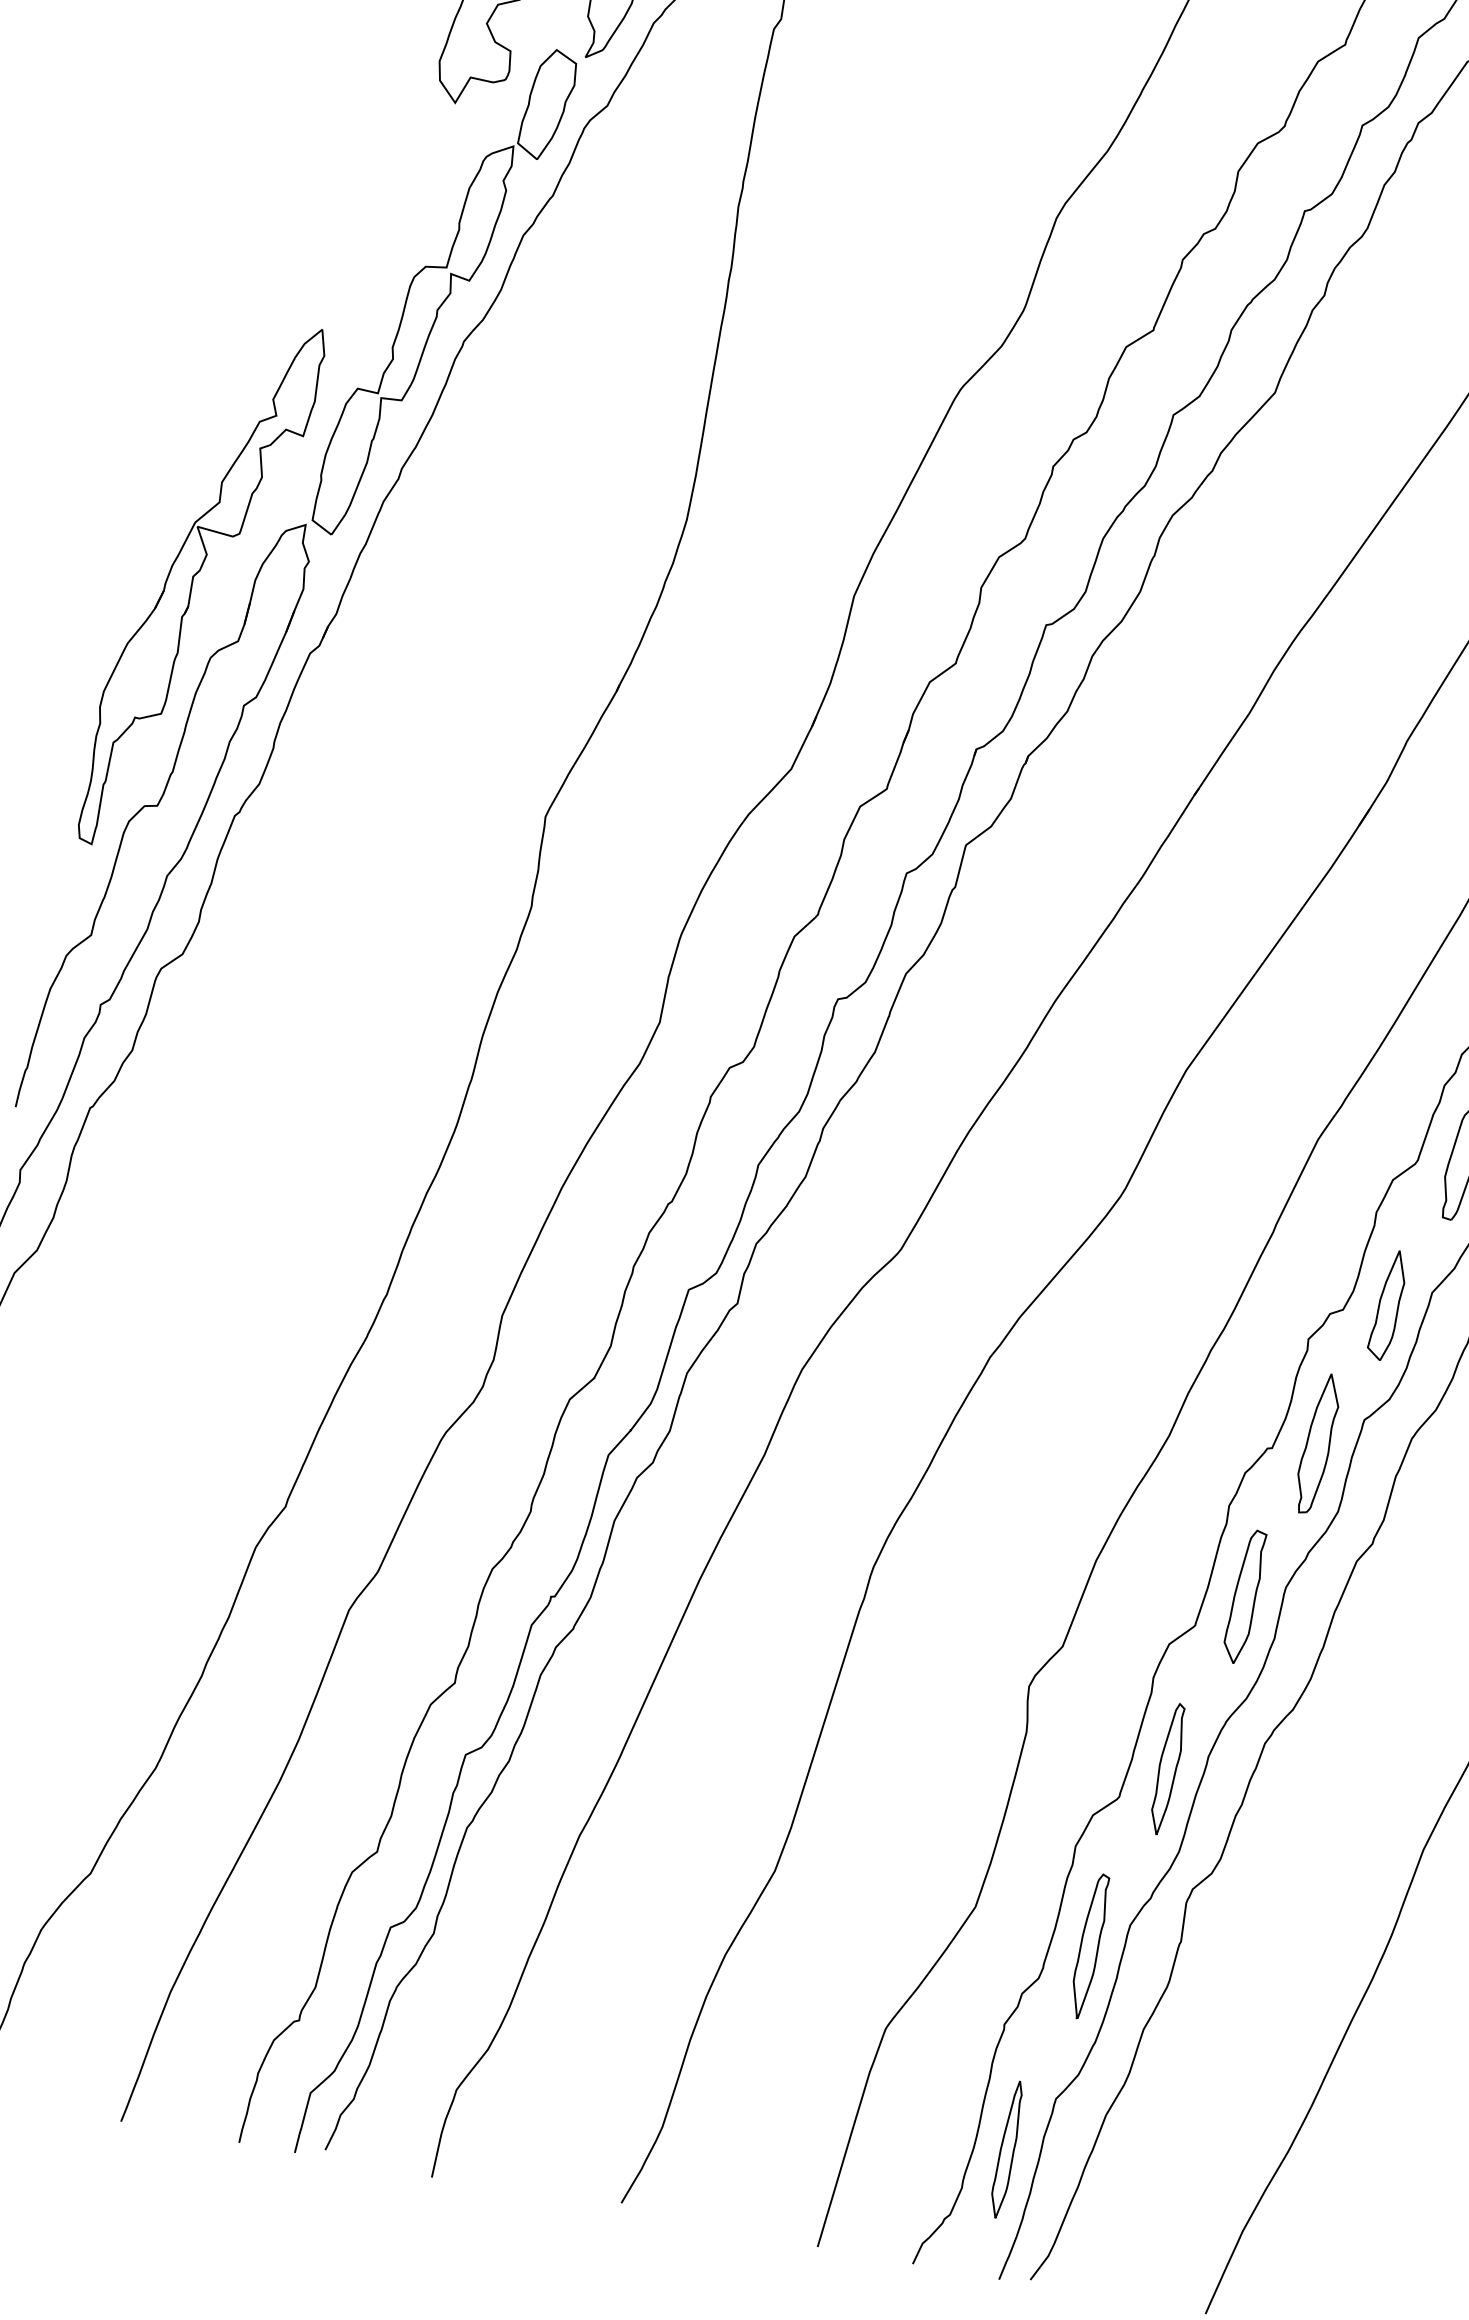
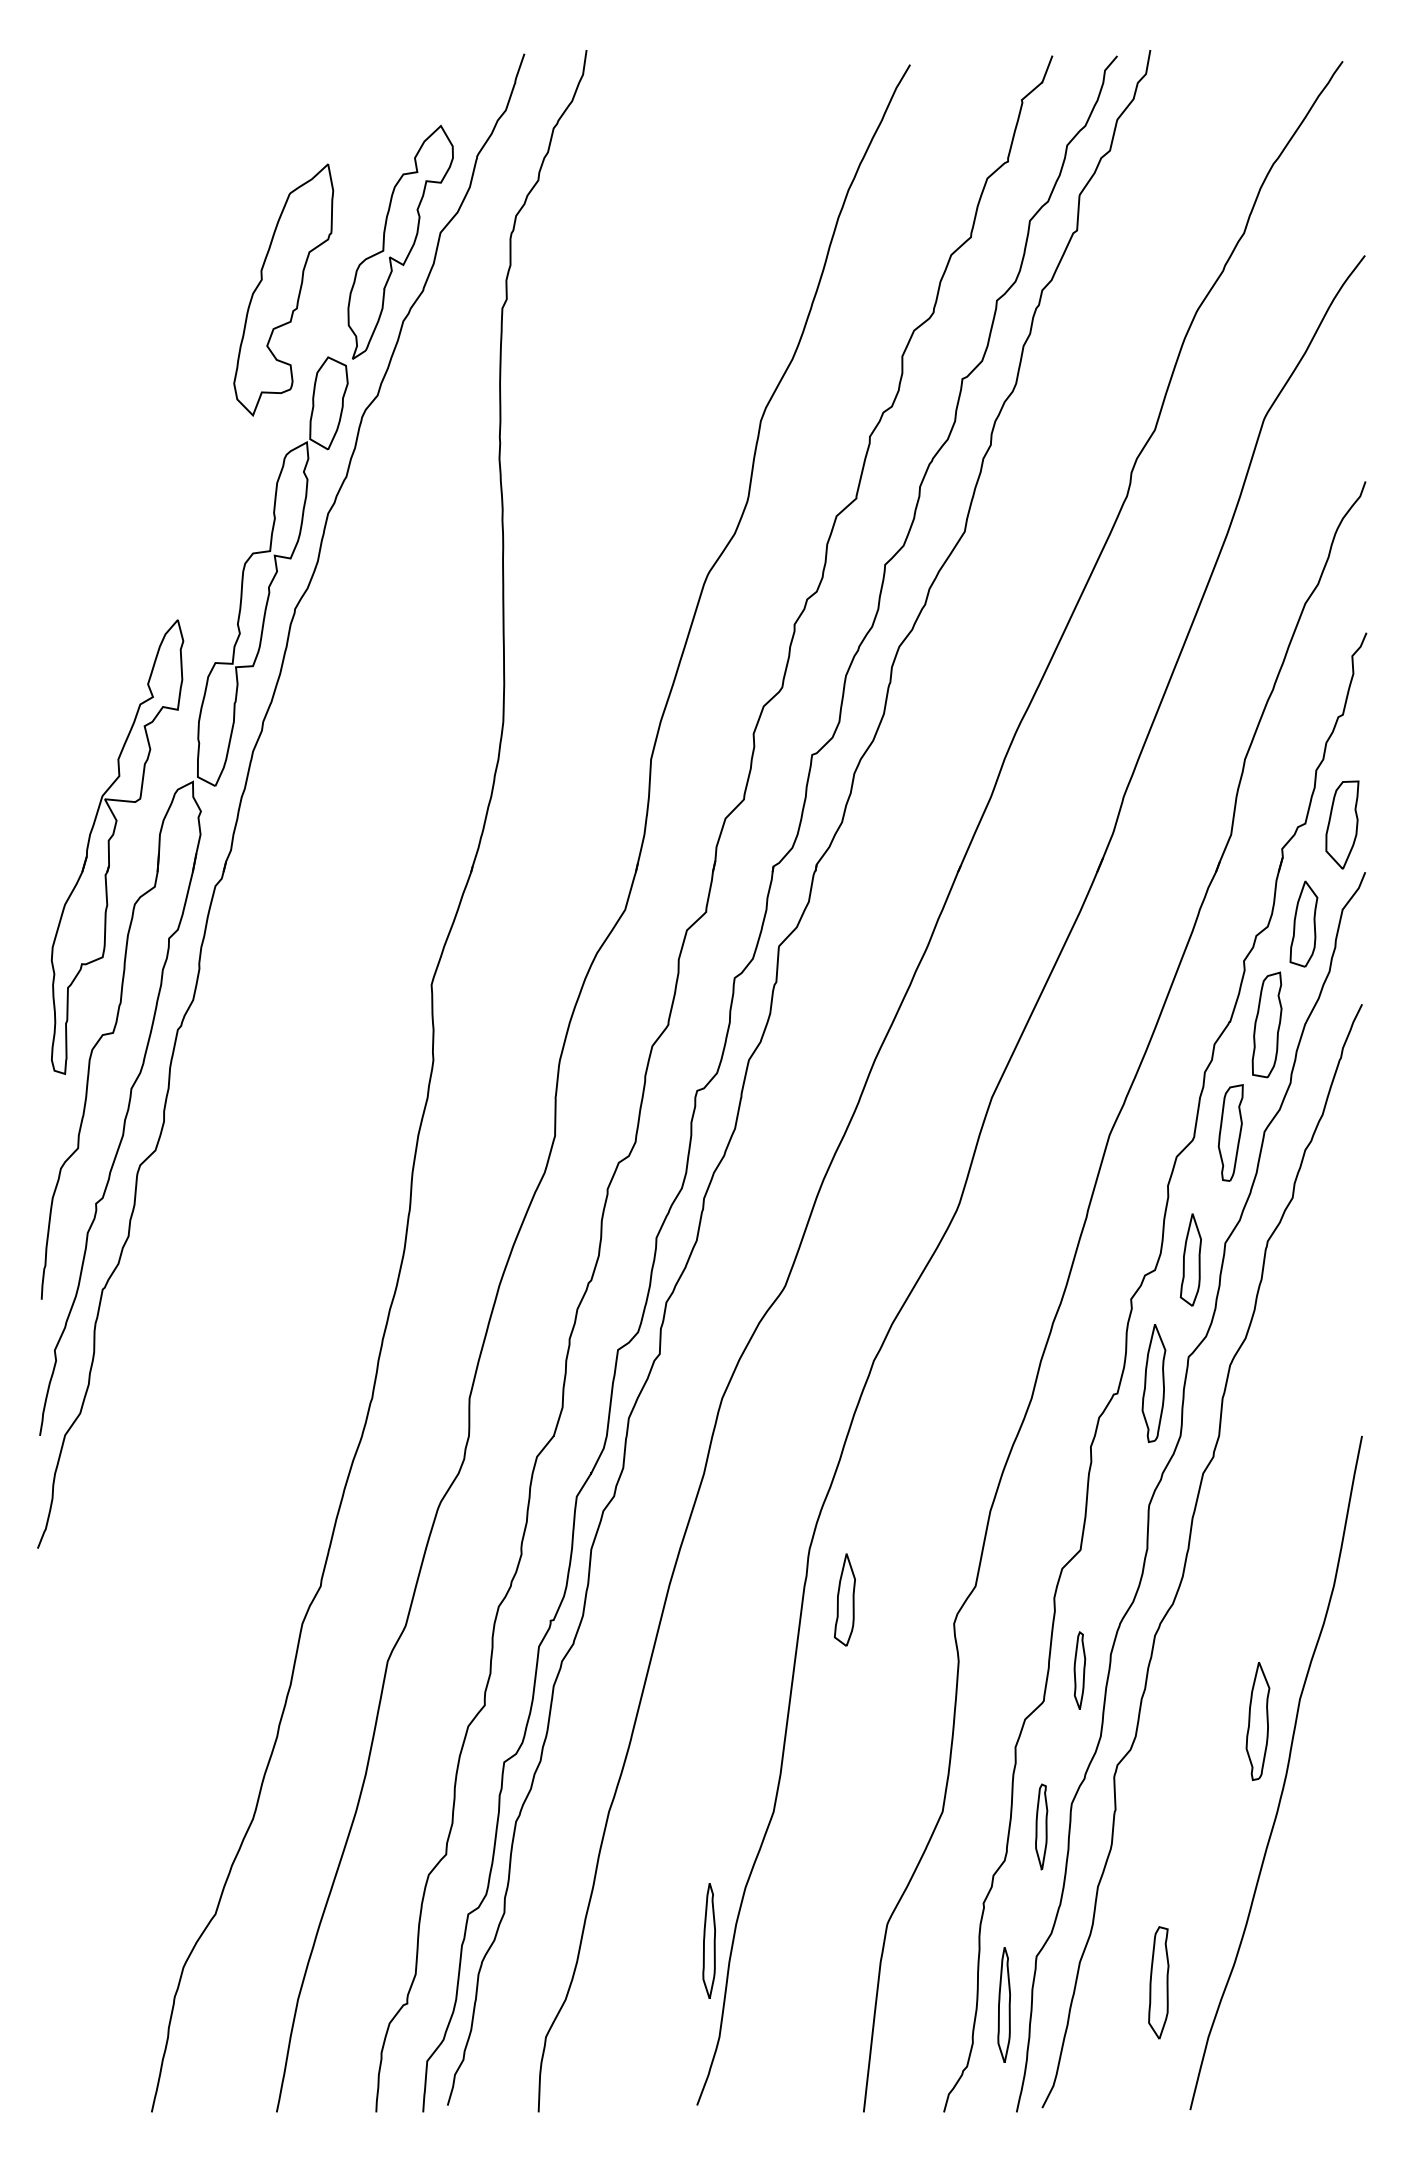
part: (1244, 1596) -> (1158, 1982), moved
part: (904, 1634) -> (844, 1599), added
part: (1167, 1768) -> (1079, 1670), size x0.7
part: (1368, 1867) -> (1257, 1721), added
part: (1089, 1945) -> (1041, 1826), size x0.7
part: (670, 2009) -> (708, 1940), added

